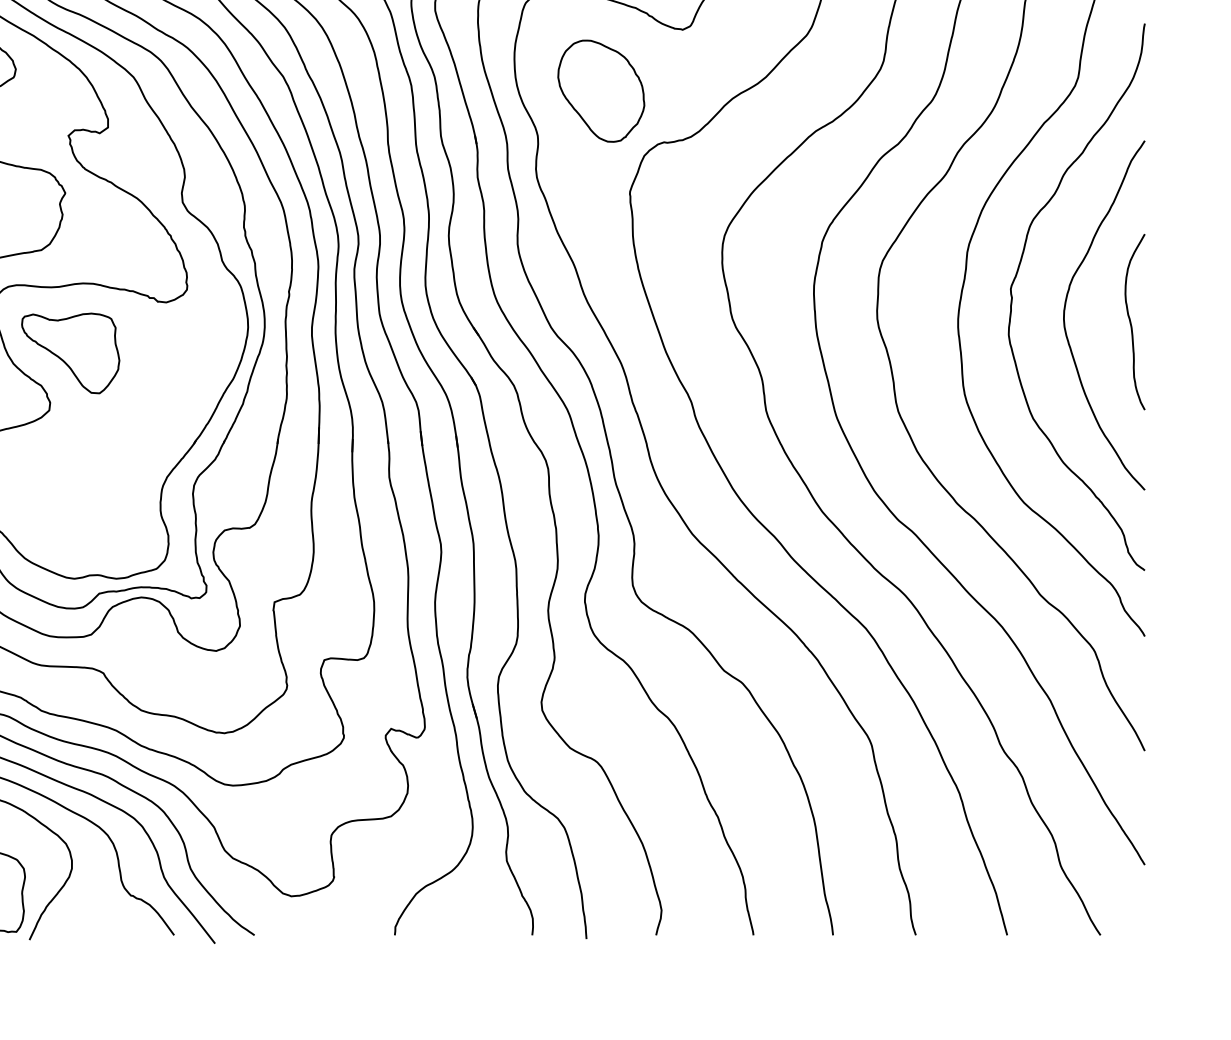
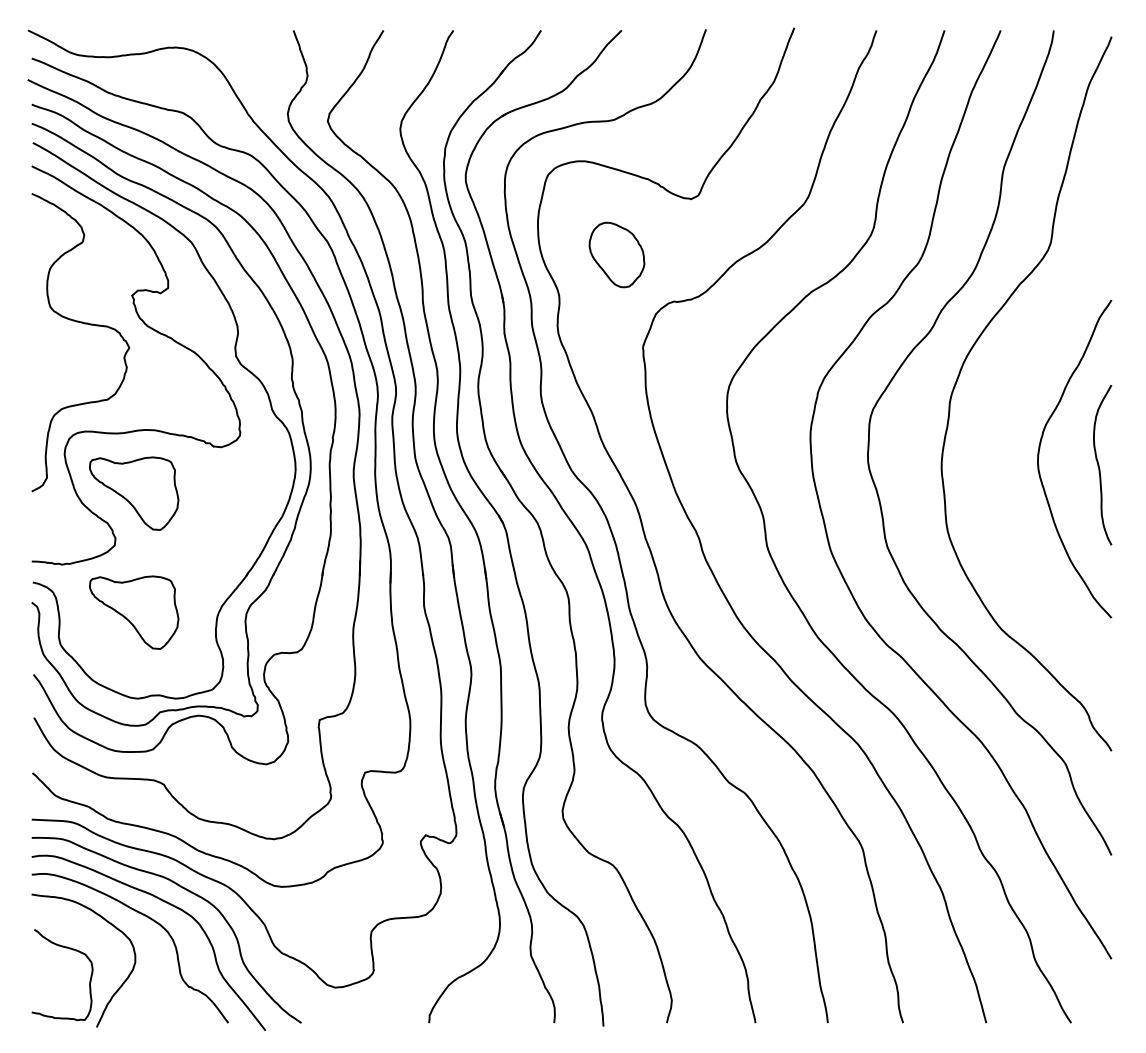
part: (600, 90) -> (616, 254), size x0.7
curve: (1017, 276) -> (995, 423), removed
part: (71, 484) -> (134, 612), added

